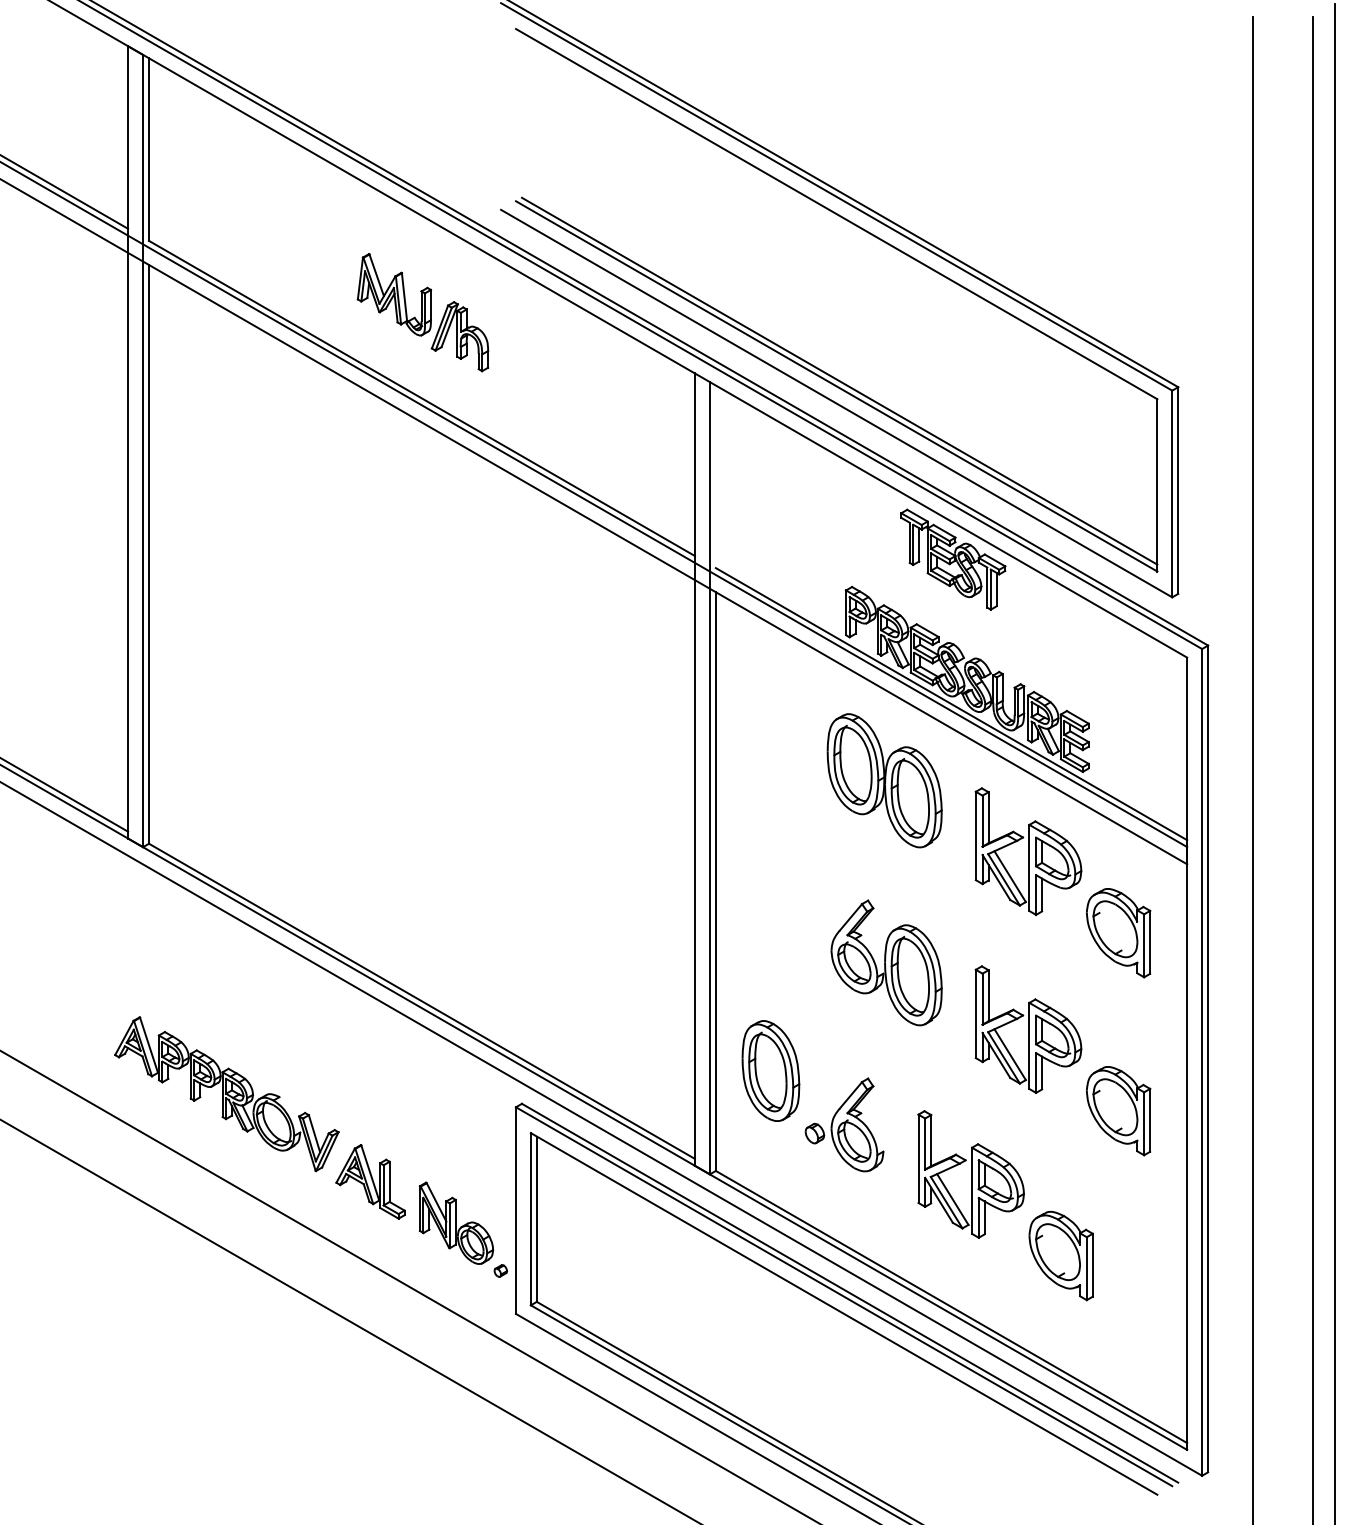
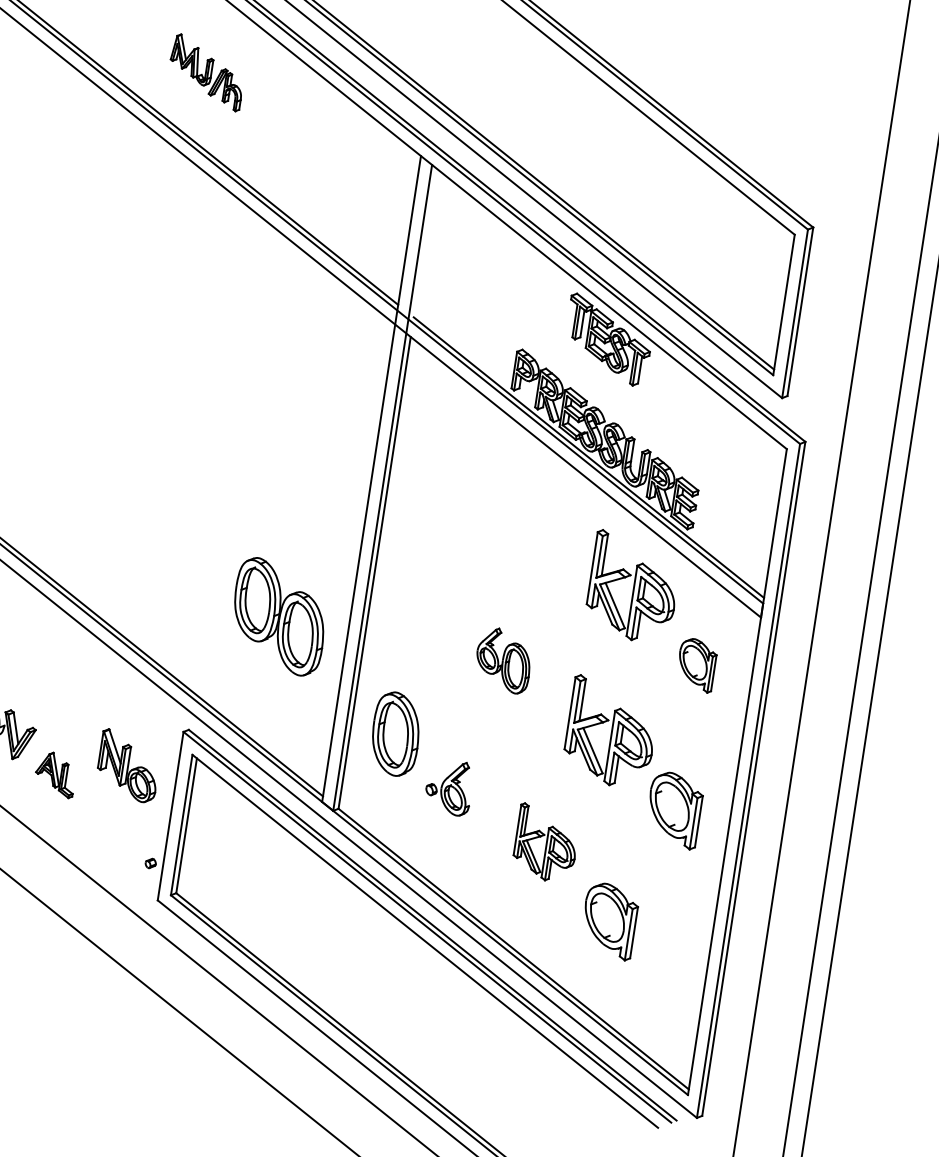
part: (422, 312) -> (206, 72), size x0.7
part: (884, 780) -> (279, 616), moved
part: (1118, 933) -> (696, 665), size x0.7
part: (886, 962) -> (503, 660), size x0.6
part: (844, 1124) -> (449, 786), size x0.7
part: (970, 1174) -> (545, 843), size x0.7
part: (370, 1181) -> (55, 774), size x0.7
part: (456, 1222) -> (128, 765), moved

